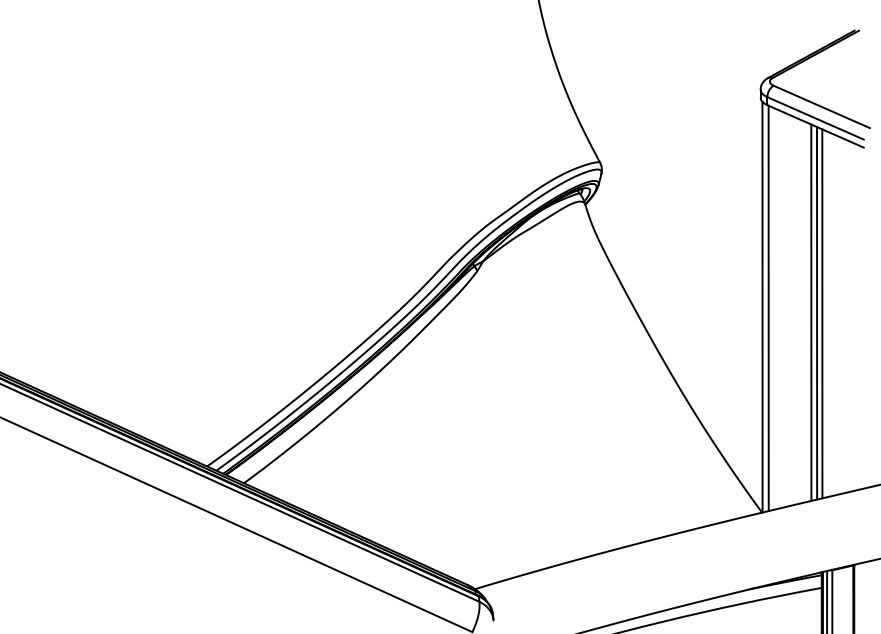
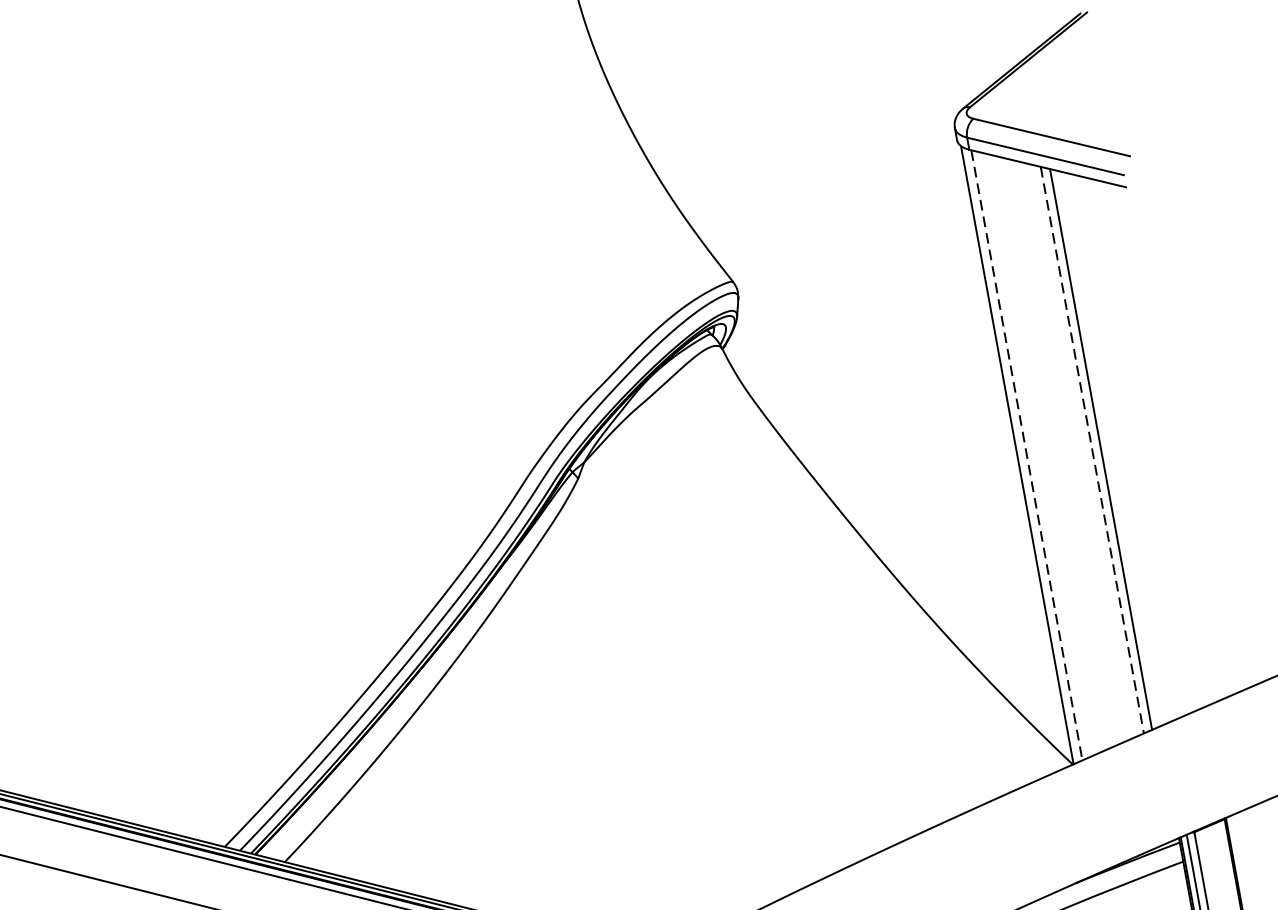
line: (768, 308) -> (1026, 455), solid -> dashed
line: (811, 313) -> (1092, 451), solid -> dashed
line: (822, 313) -> (1109, 448), removed

